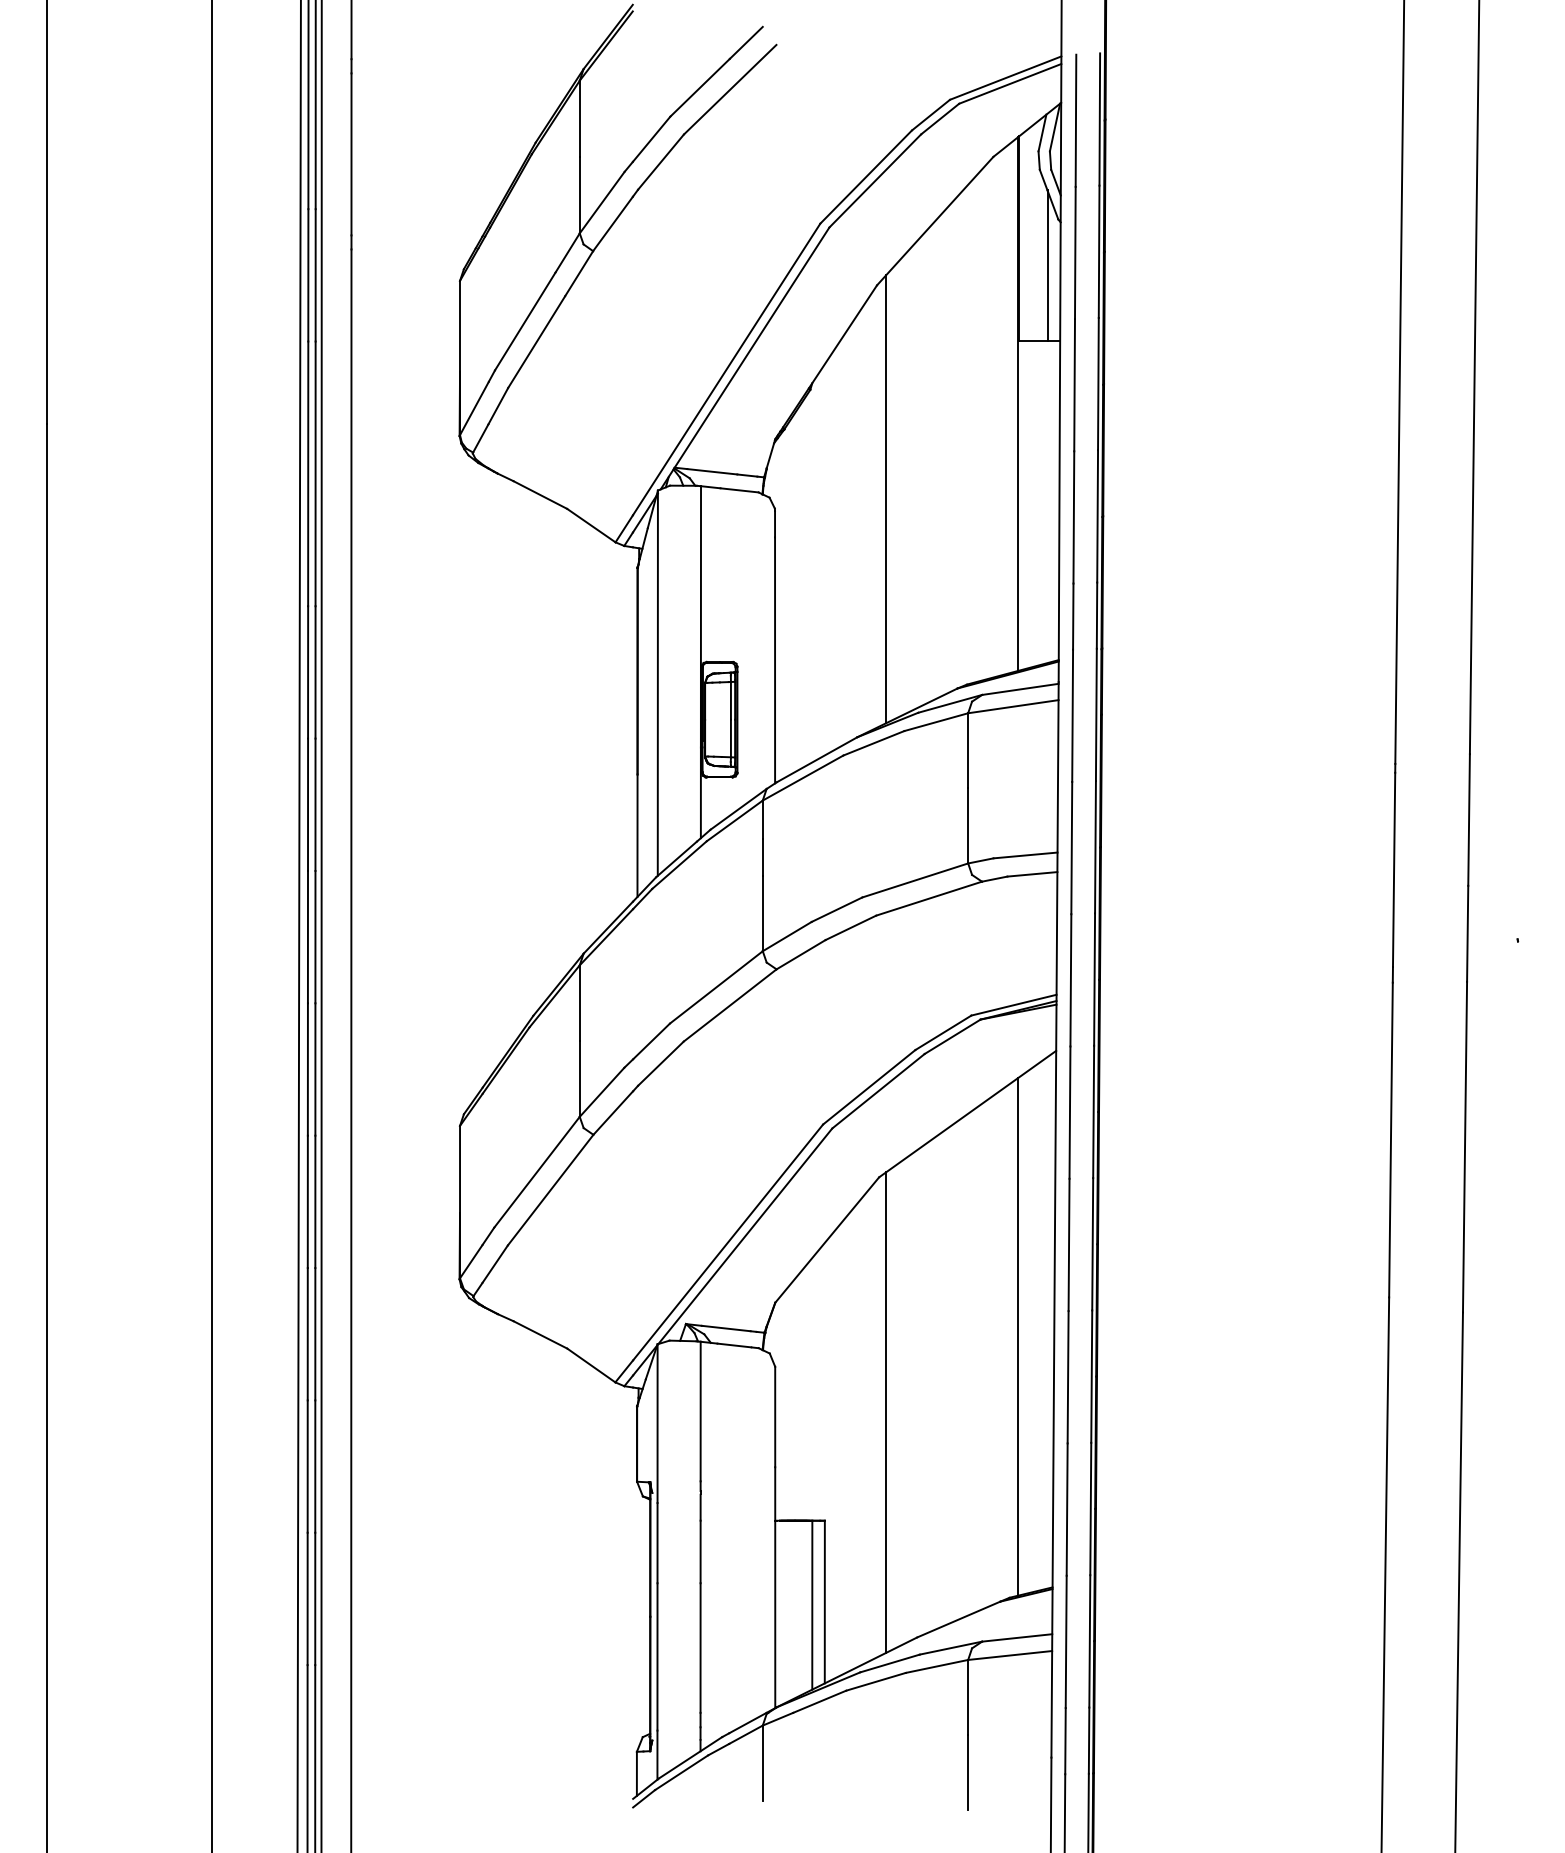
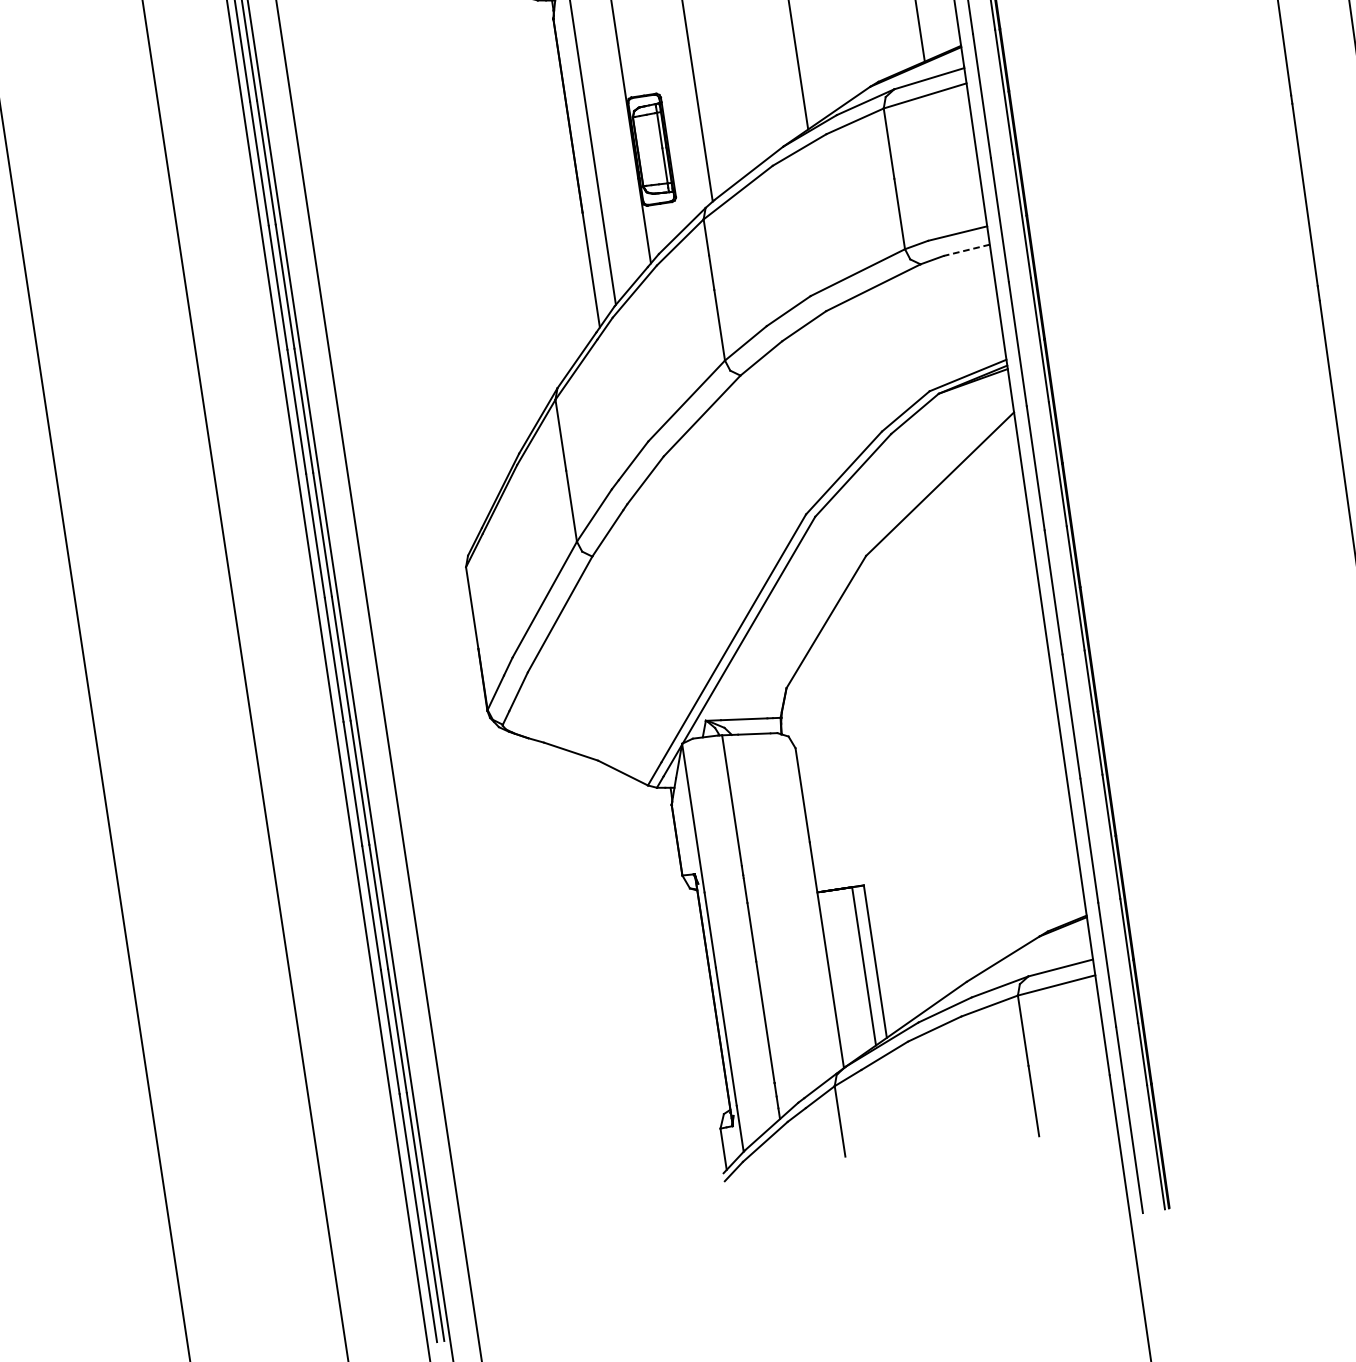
line: (1031, 874) -> (965, 250), solid -> dashed
line: (1018, 1336) -> (1019, 685), removed
line: (886, 1412) -> (906, 775), removed

